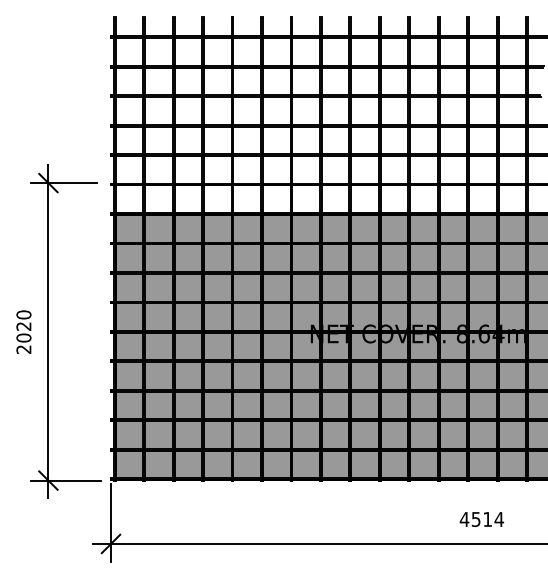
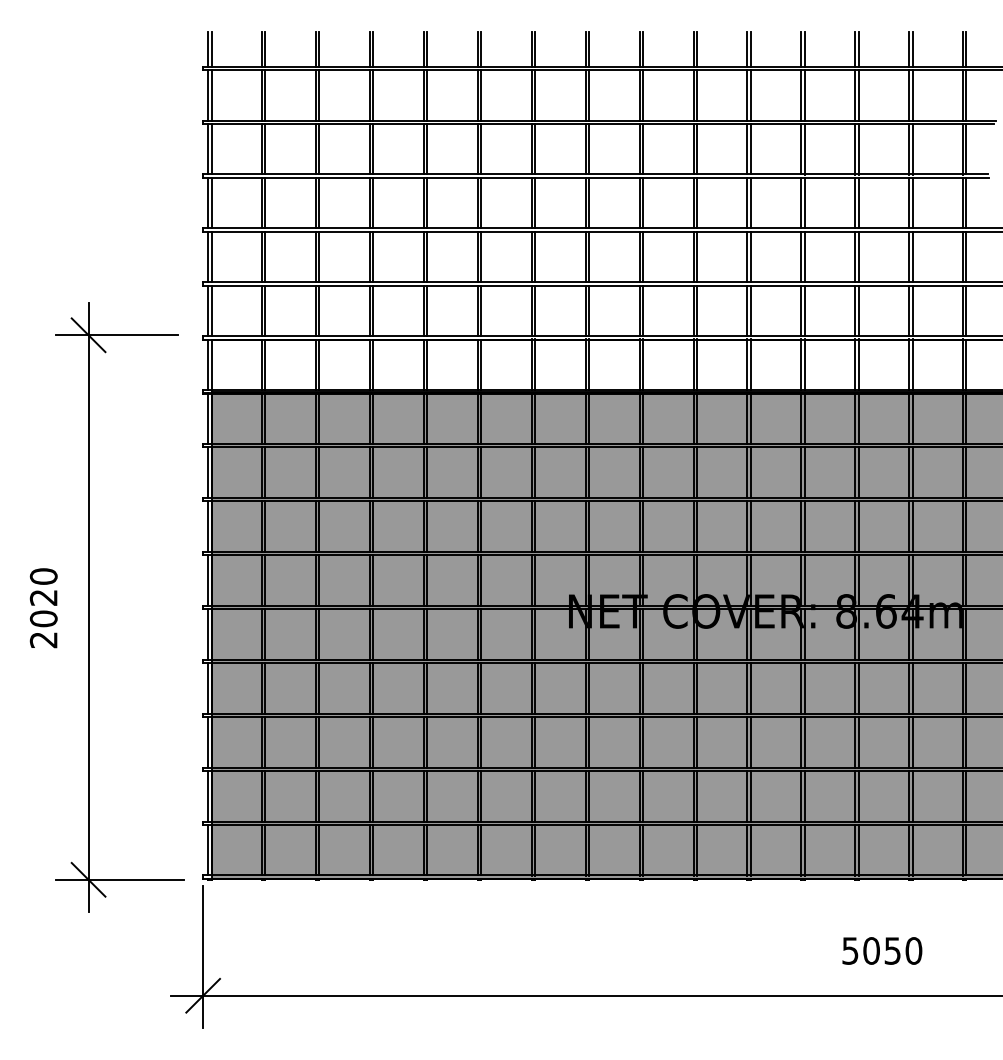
text: (481, 519) -> (881, 951), 4514 -> 5050

